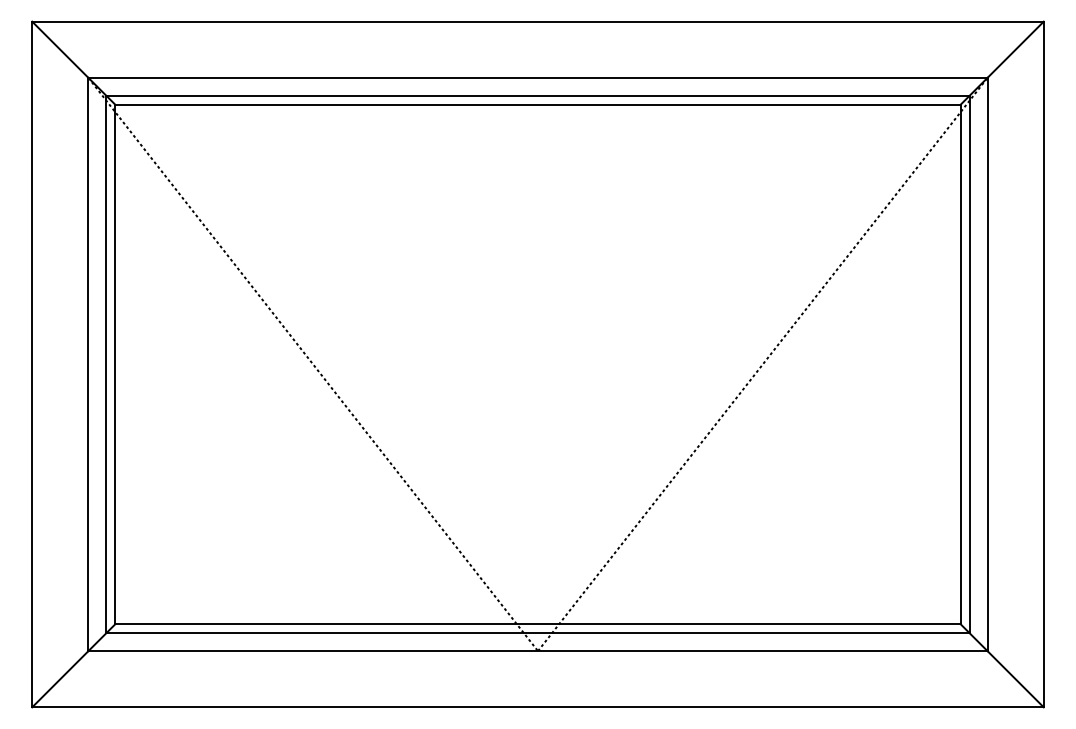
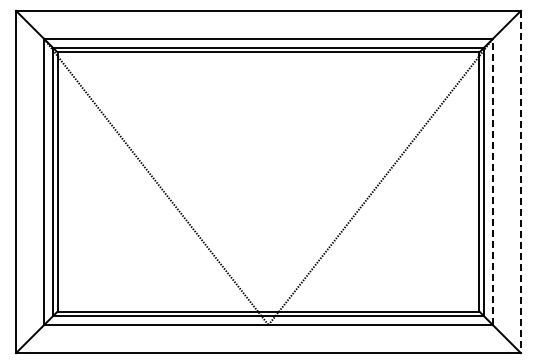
line: (986, 363) -> (492, 181), solid -> dashed
line: (1042, 365) -> (520, 182), solid -> dashed

